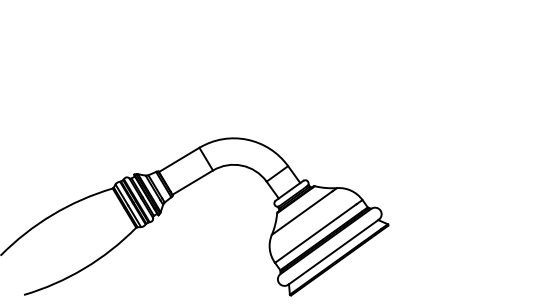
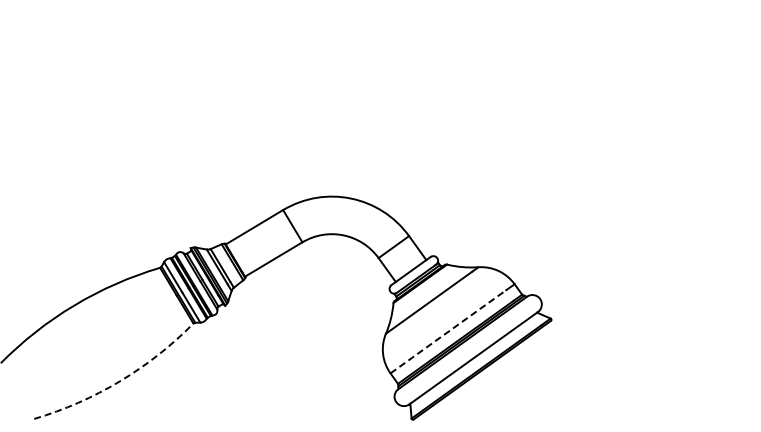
line: (315, 233) -> (448, 331), solid -> dashed
arc: (84, 268) -> (119, 381), solid -> dashed

